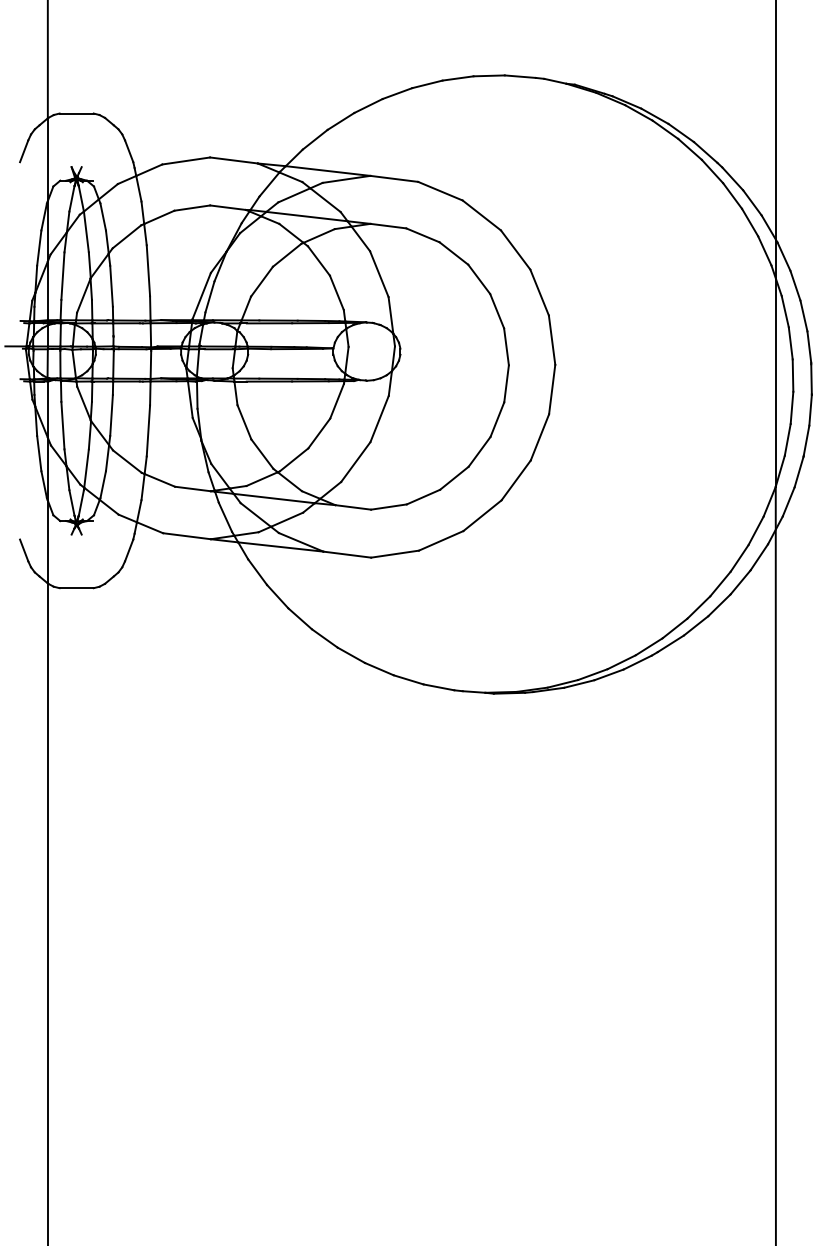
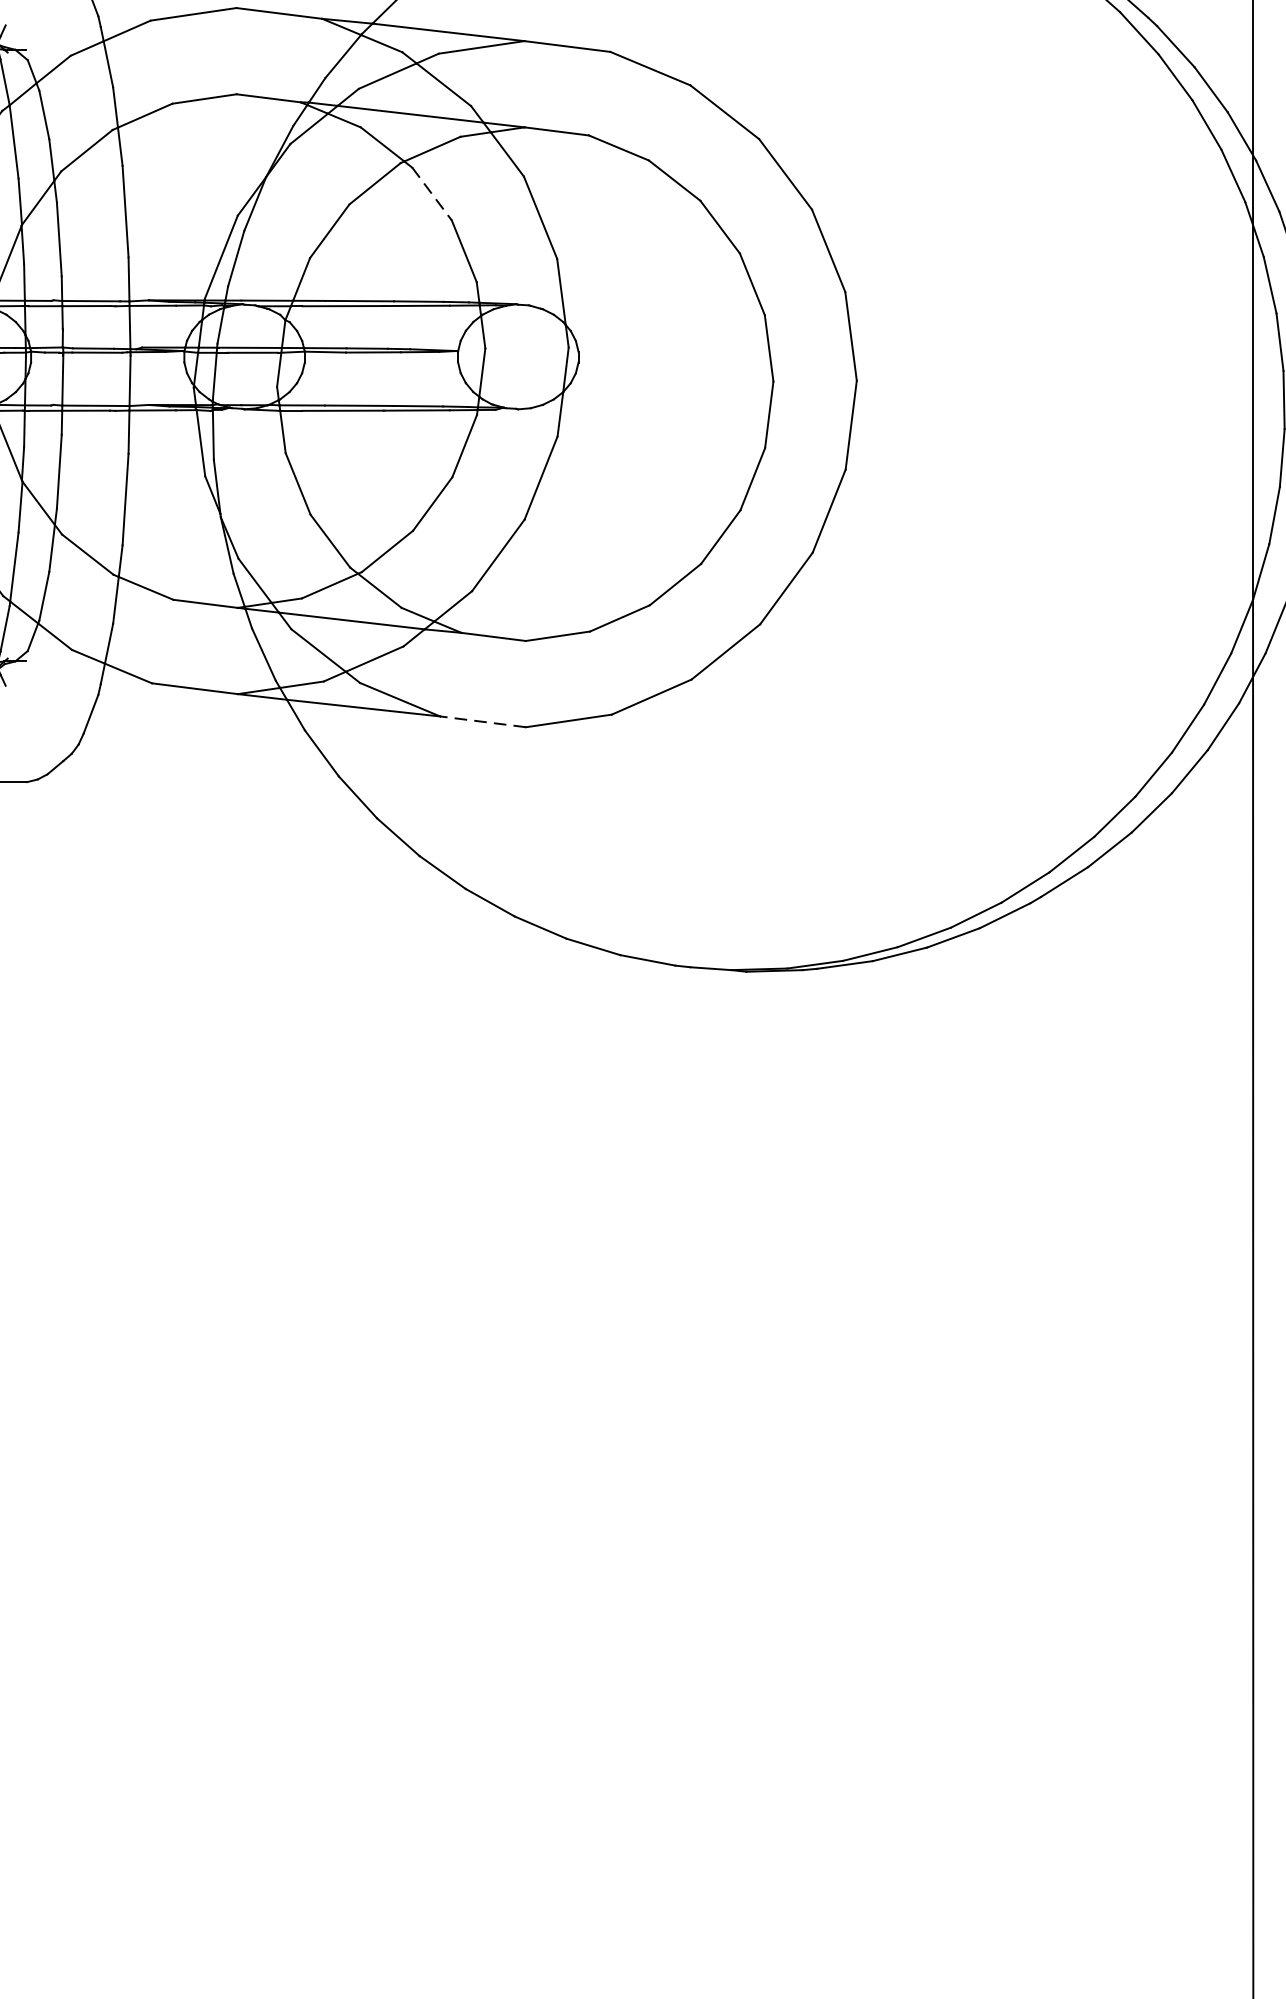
line: (319, 261) -> (433, 194), solid -> dashed
line: (346, 554) -> (481, 721), solid -> dashed

